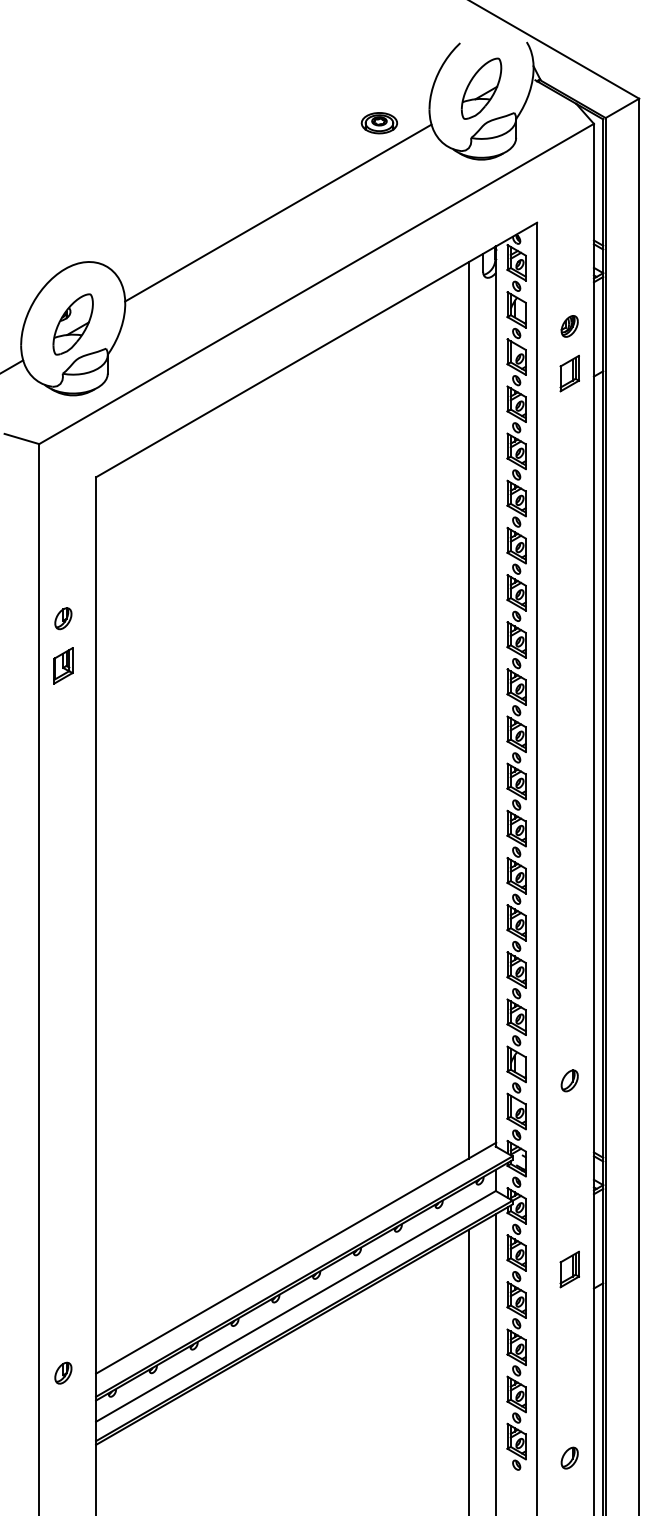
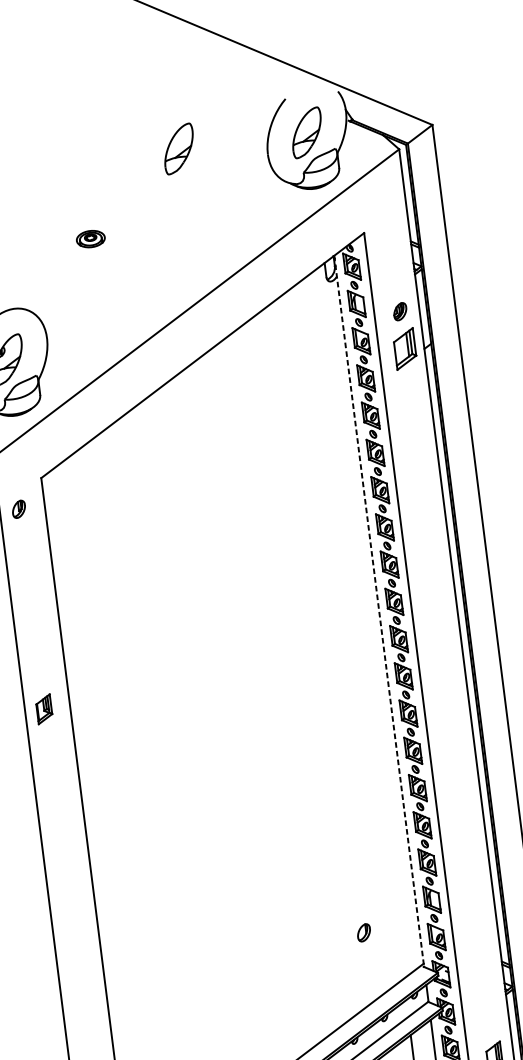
part: (319, 88) -> (178, 148), added
part: (379, 123) -> (90, 239), moved
line: (278, 212) -> (158, 250), removed
part: (569, 373) -> (404, 348), size x1.4
part: (63, 618) -> (19, 509), moved
part: (63, 665) -> (44, 708), moved
line: (496, 697) -> (379, 612), solid -> dashed
line: (468, 710) -> (358, 625), removed
part: (569, 1080) -> (363, 932), moved

